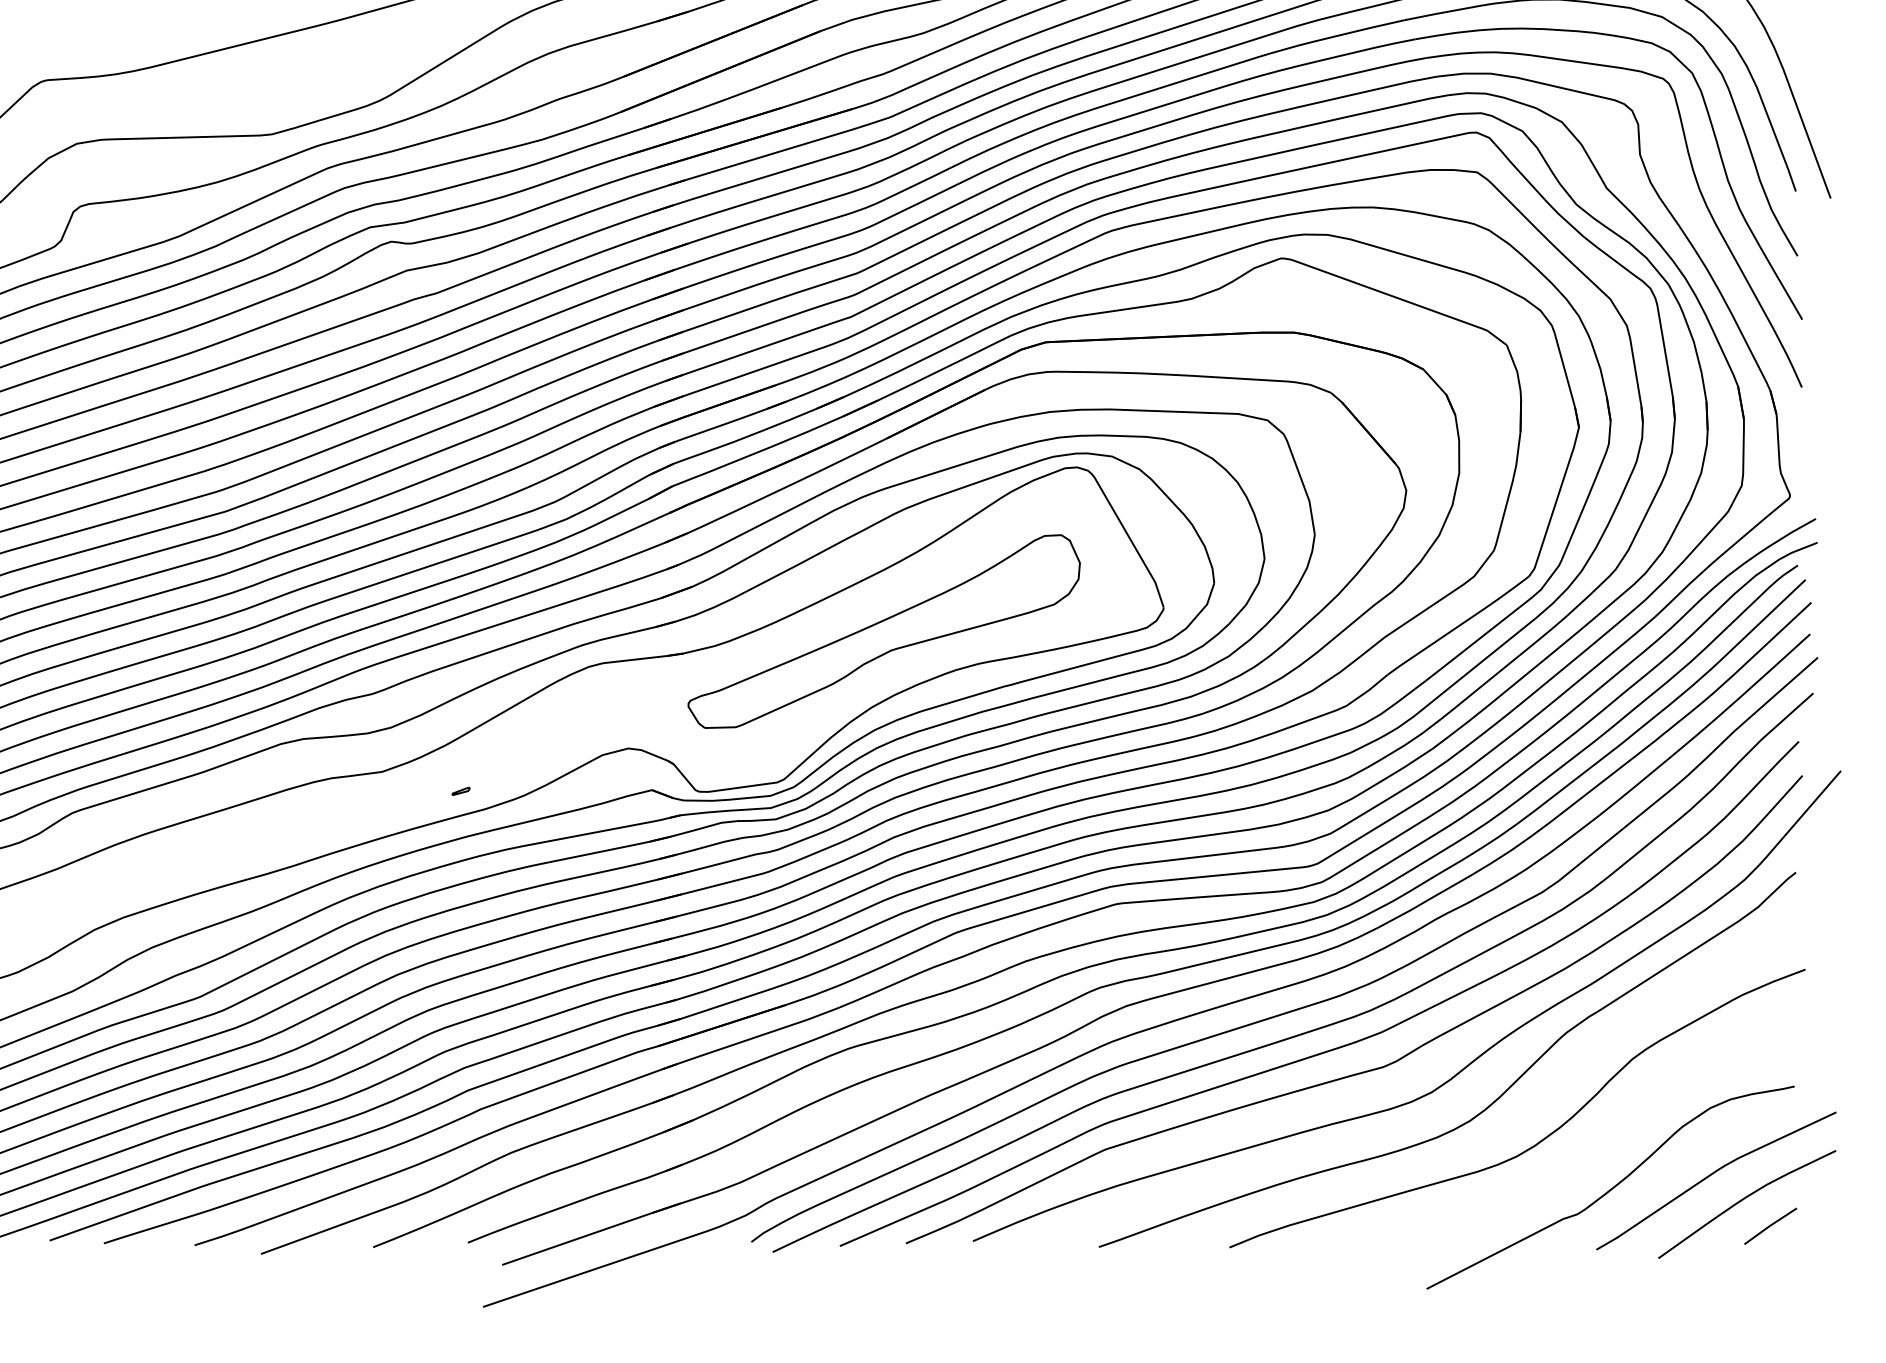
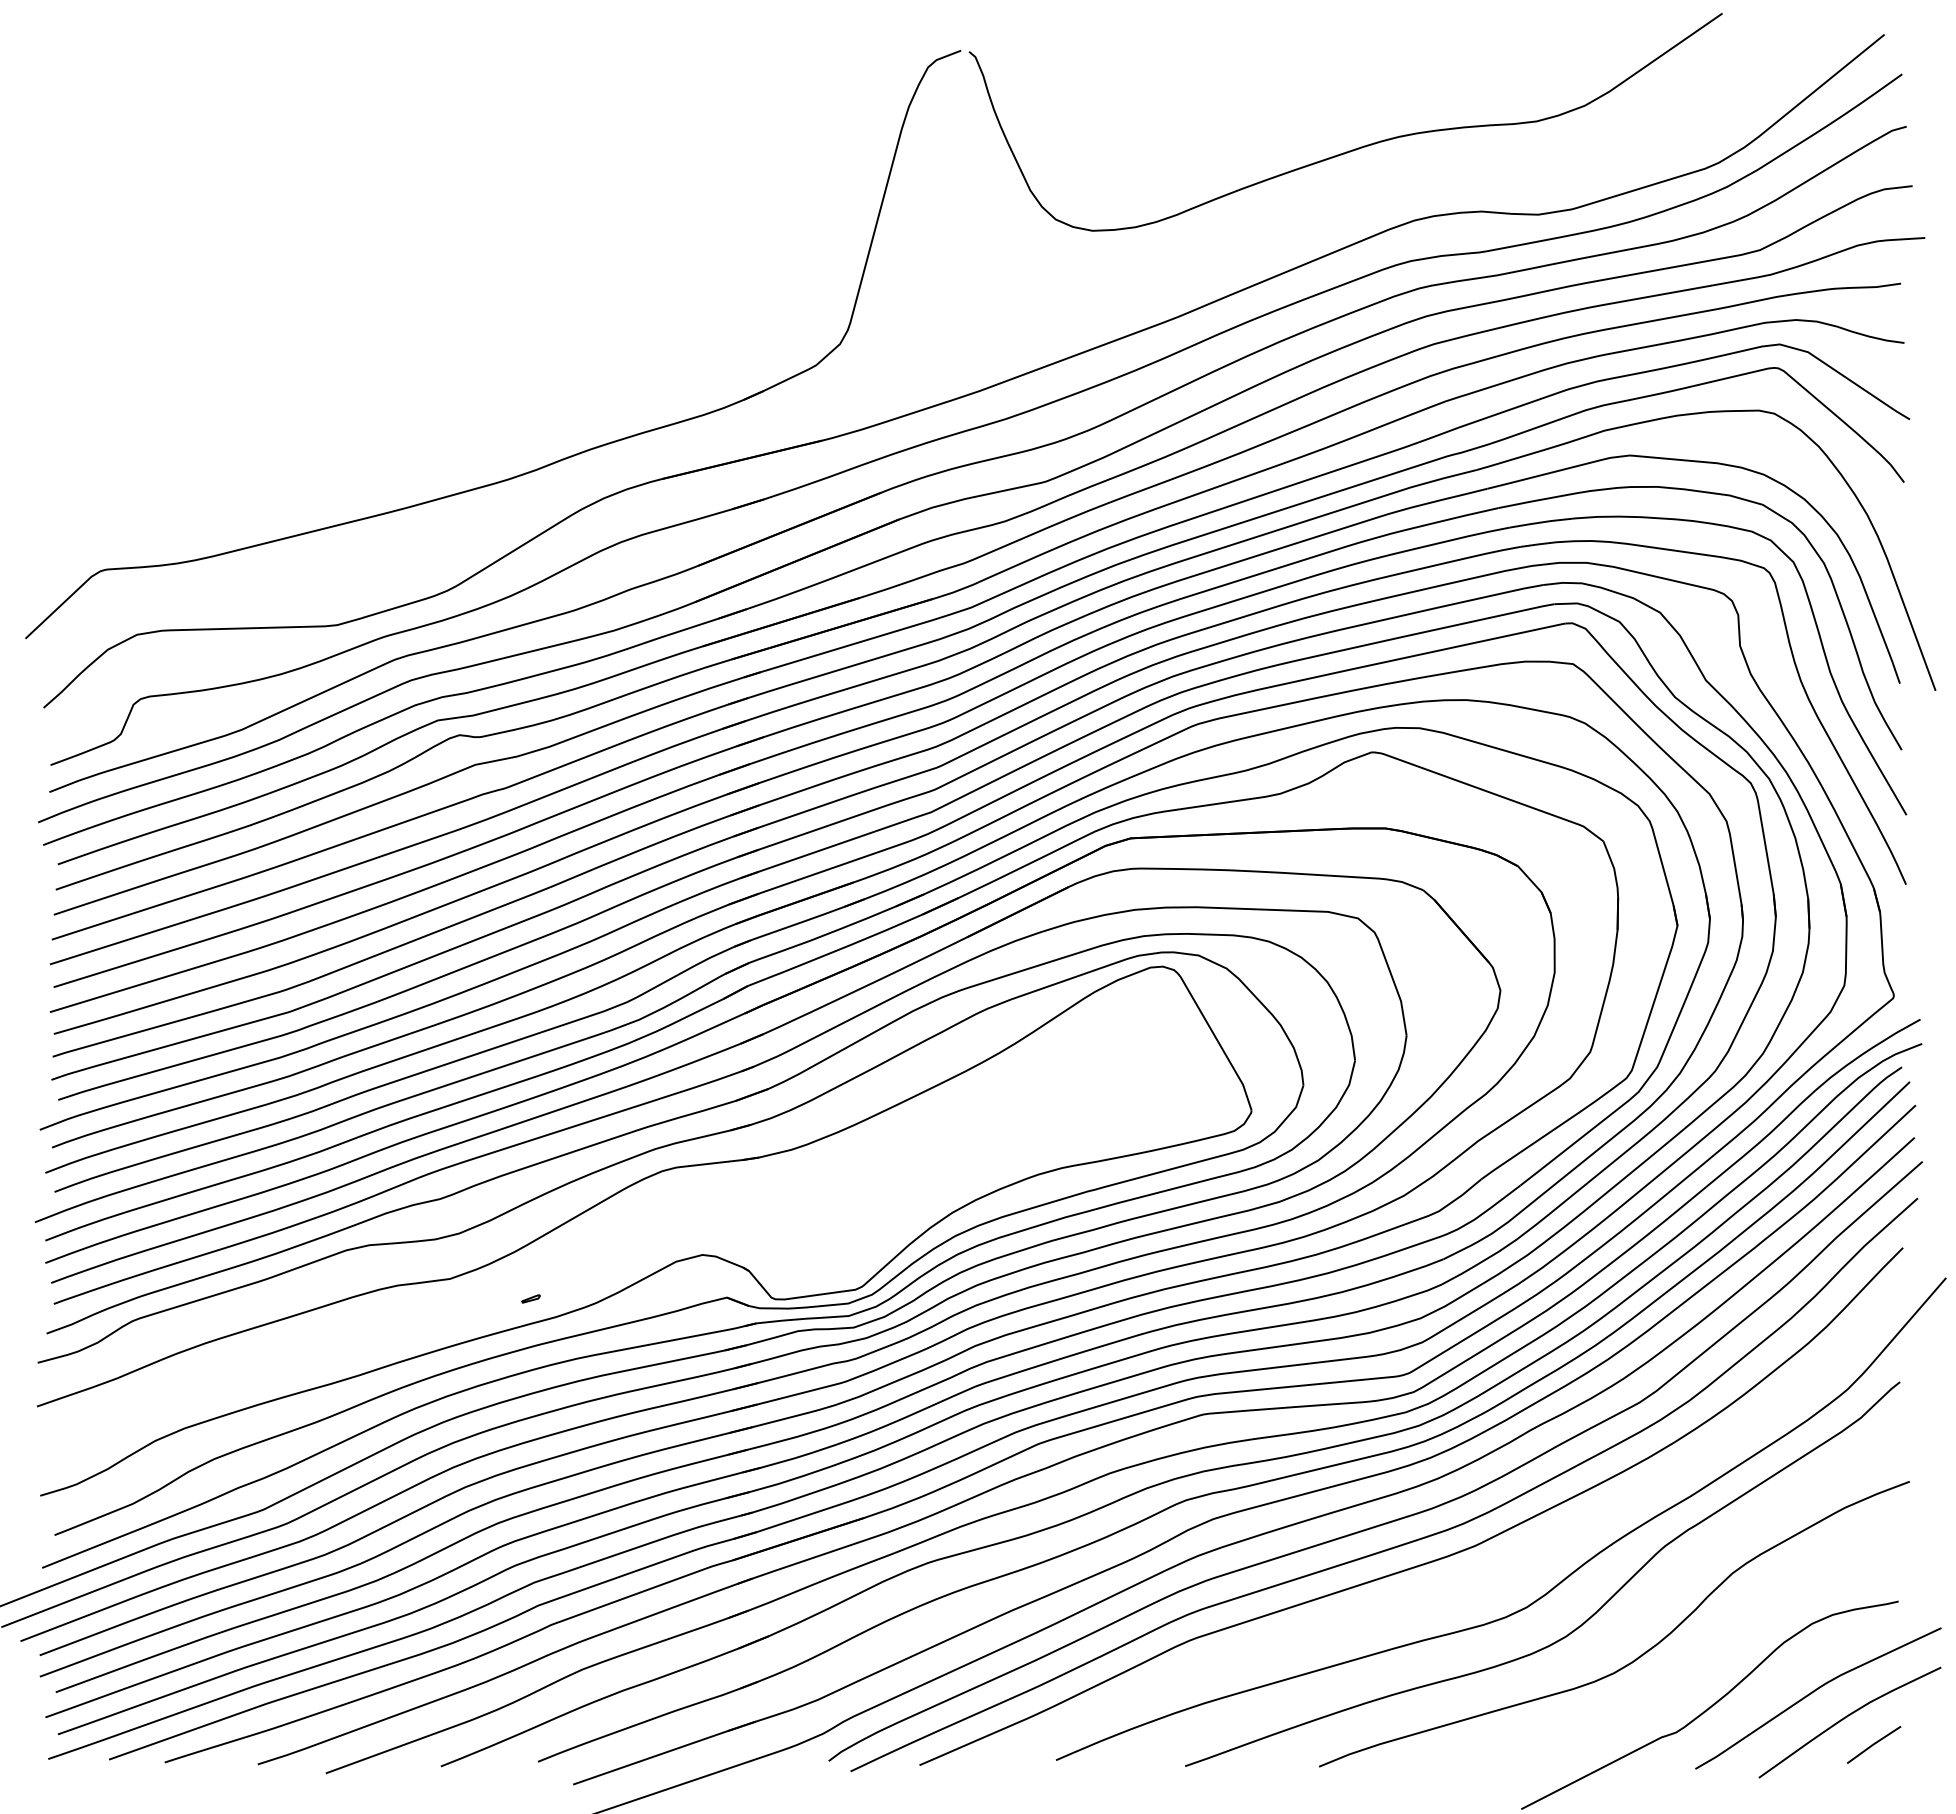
part: (883, 631) -> (964, 1134), removed
curve: (1368, 1069) -> (1461, 1584), removed

